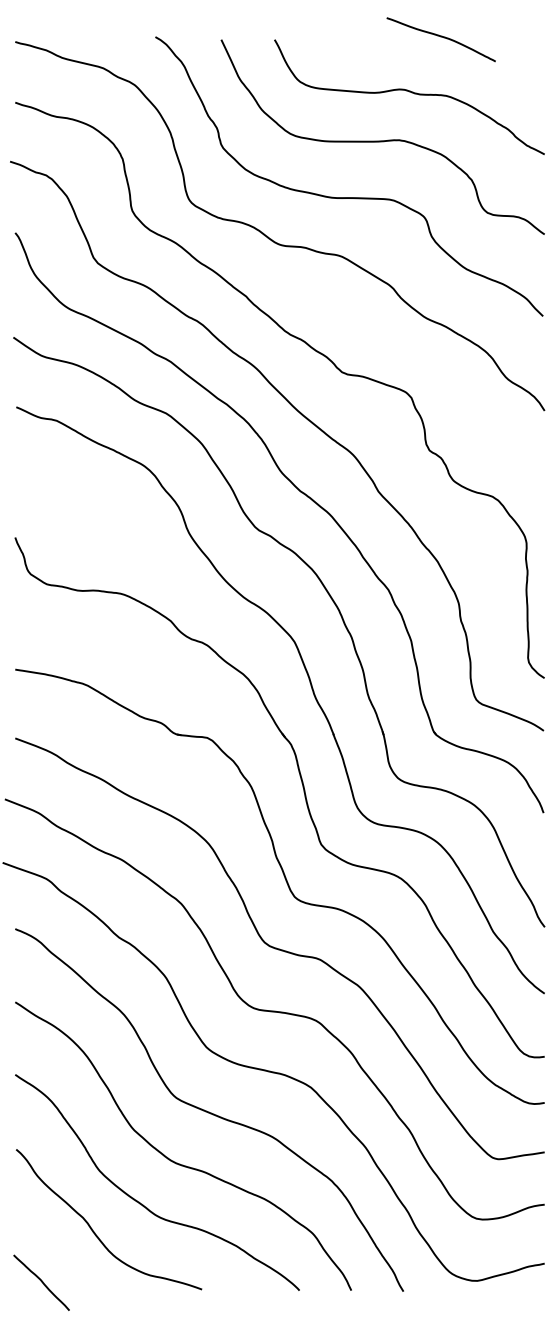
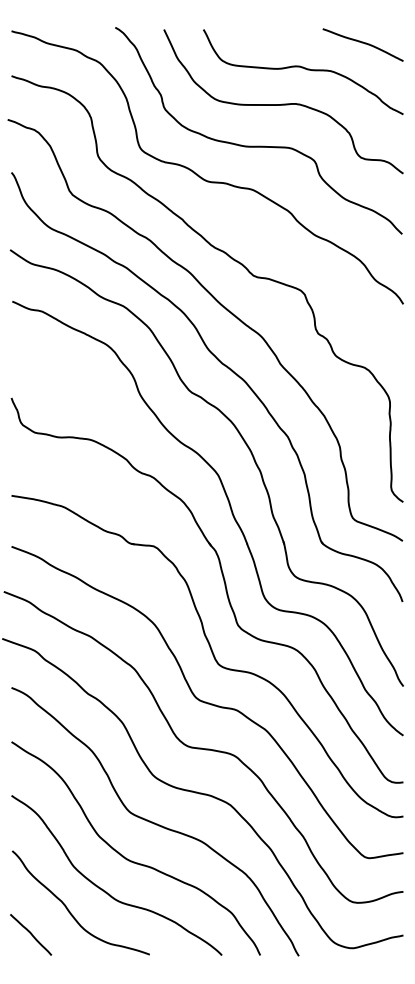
curve: (440, 37) -> (362, 43), moved
curve: (41, 1282) -> (30, 934), moved

